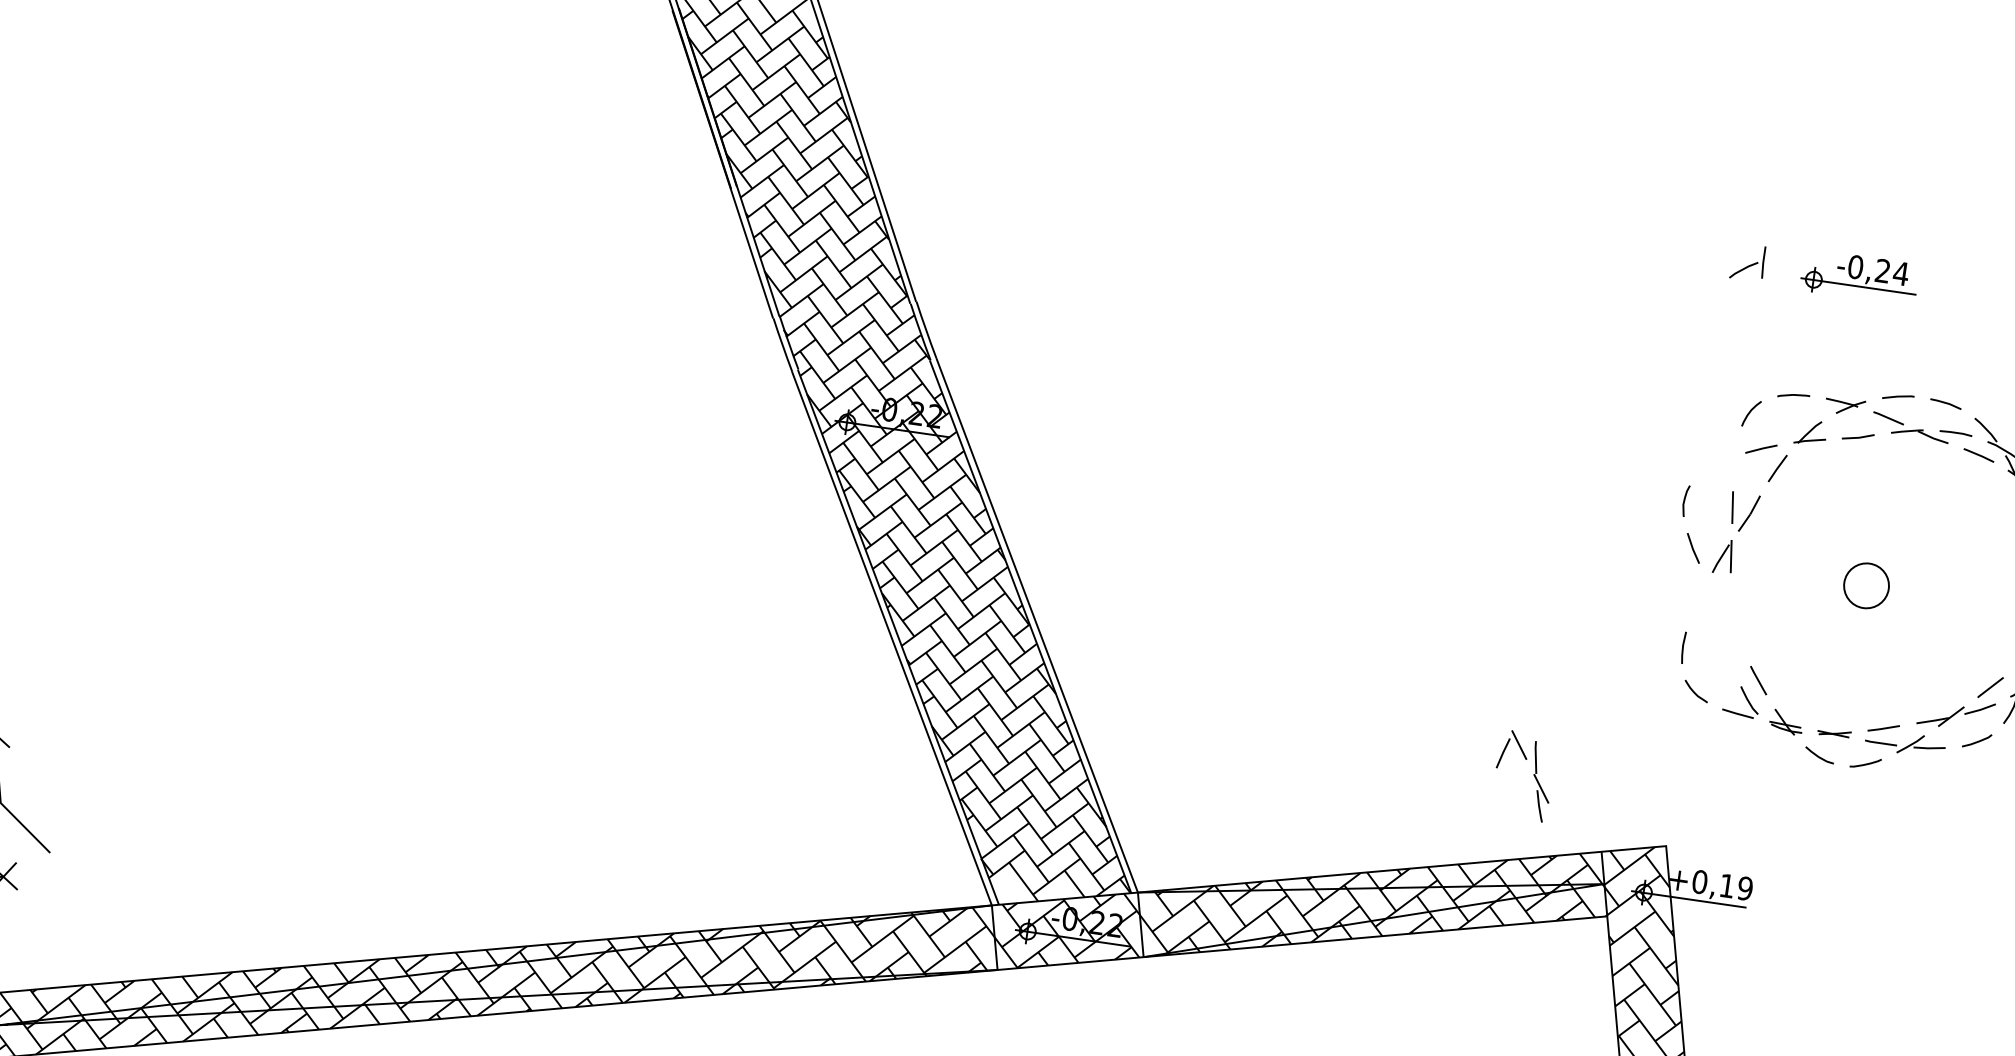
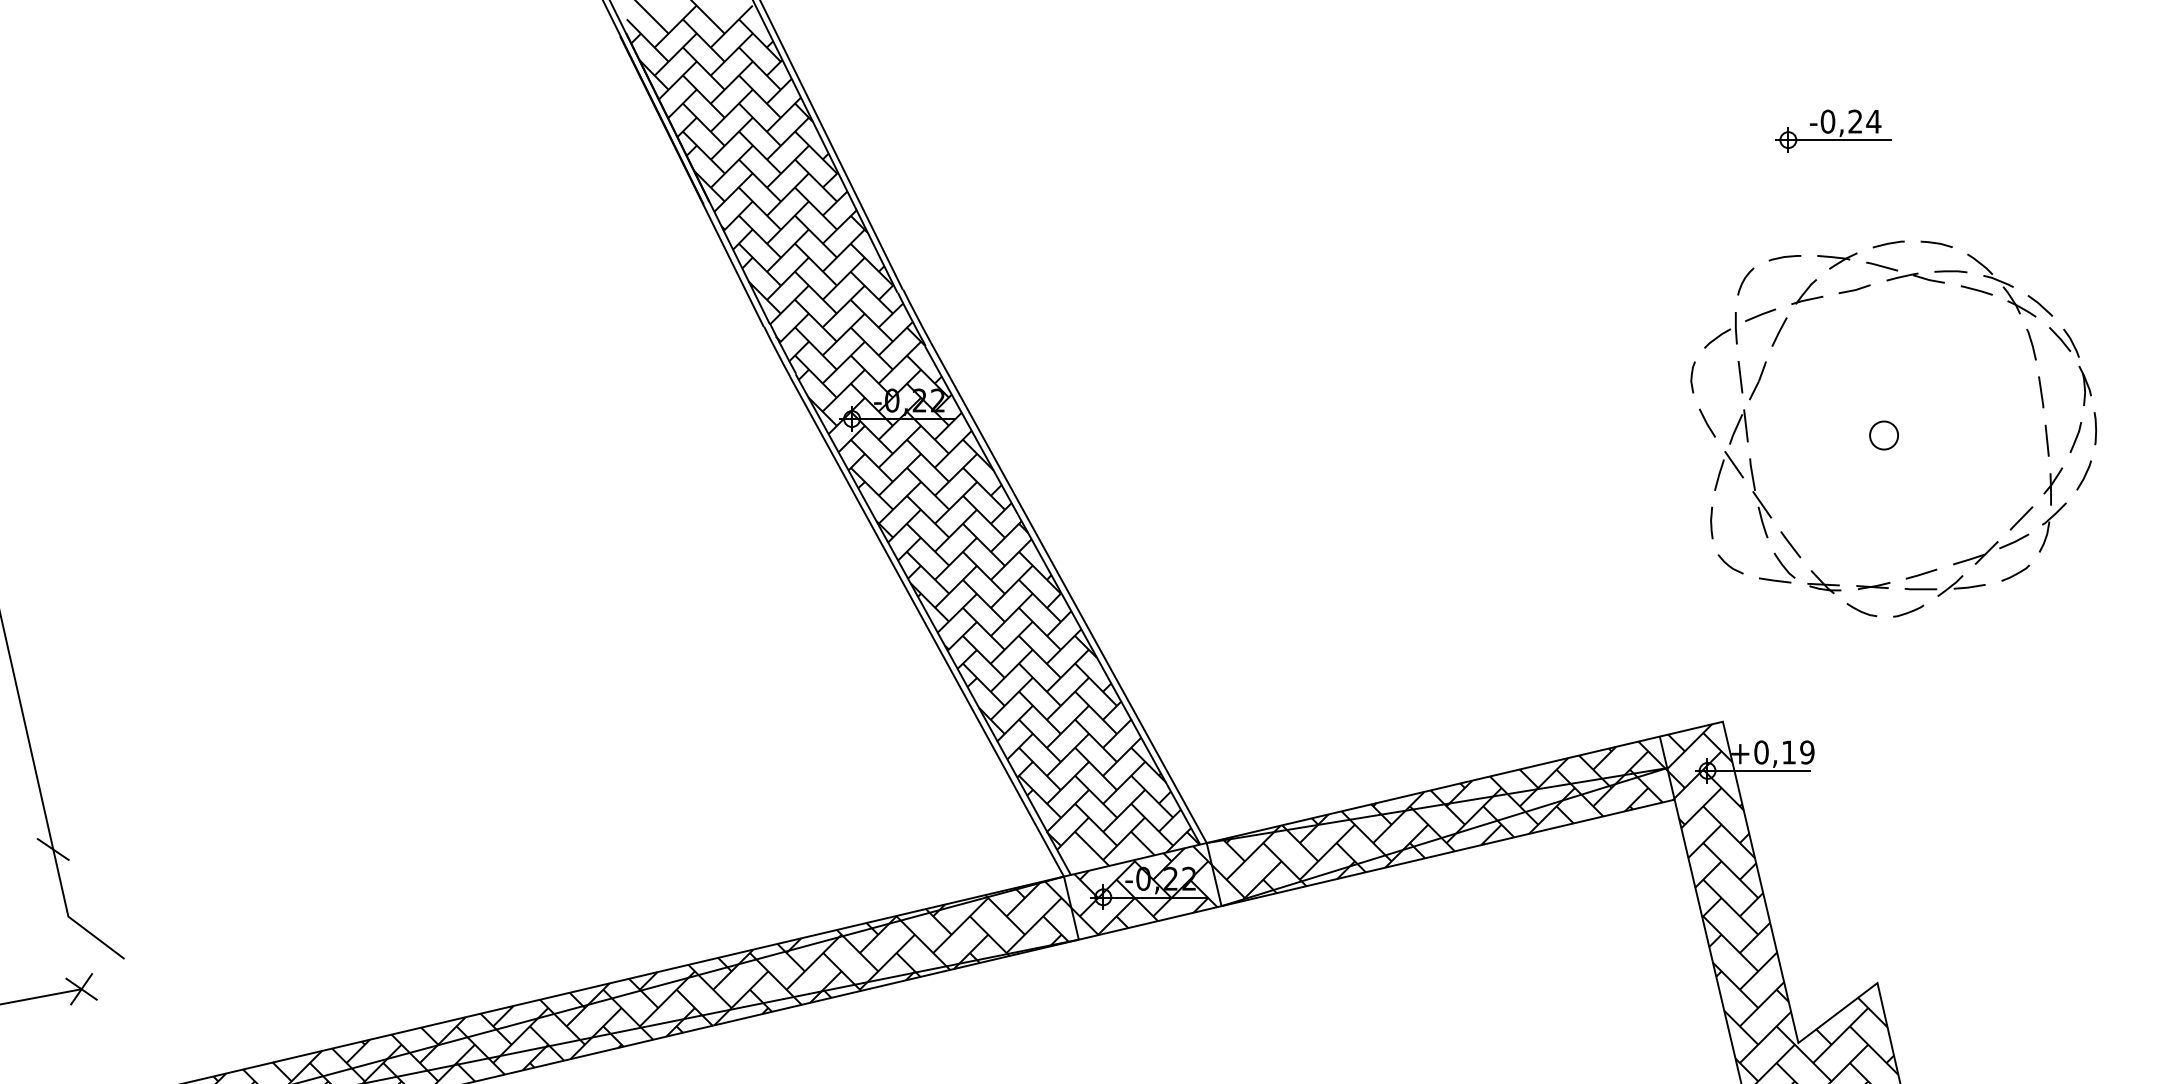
part: (1747, 262) -> (1720, 330), moved
circle: (1865, 585) -> (1883, 435), size x0.62
part: (1533, 775) -> (1752, 492), moved

